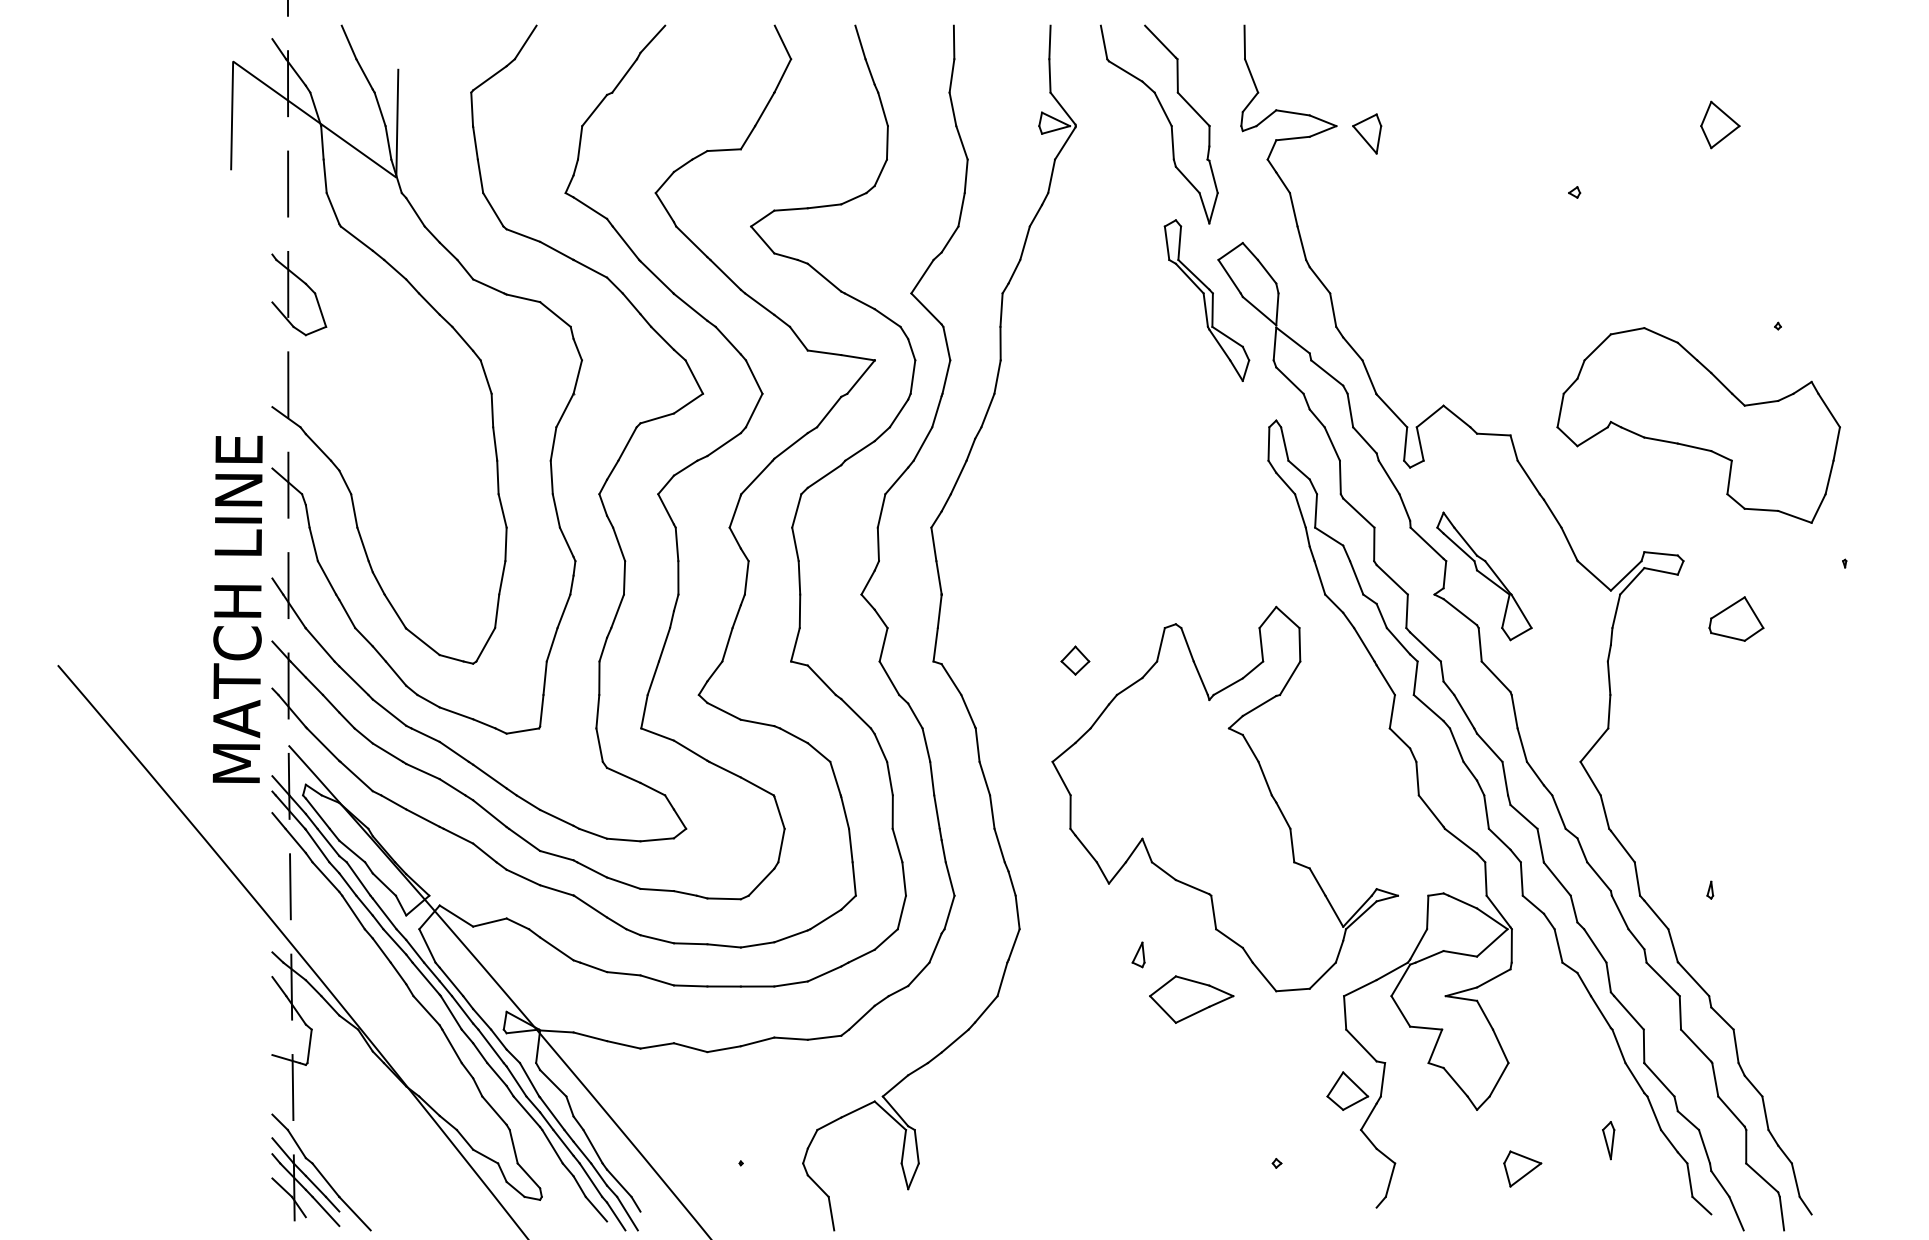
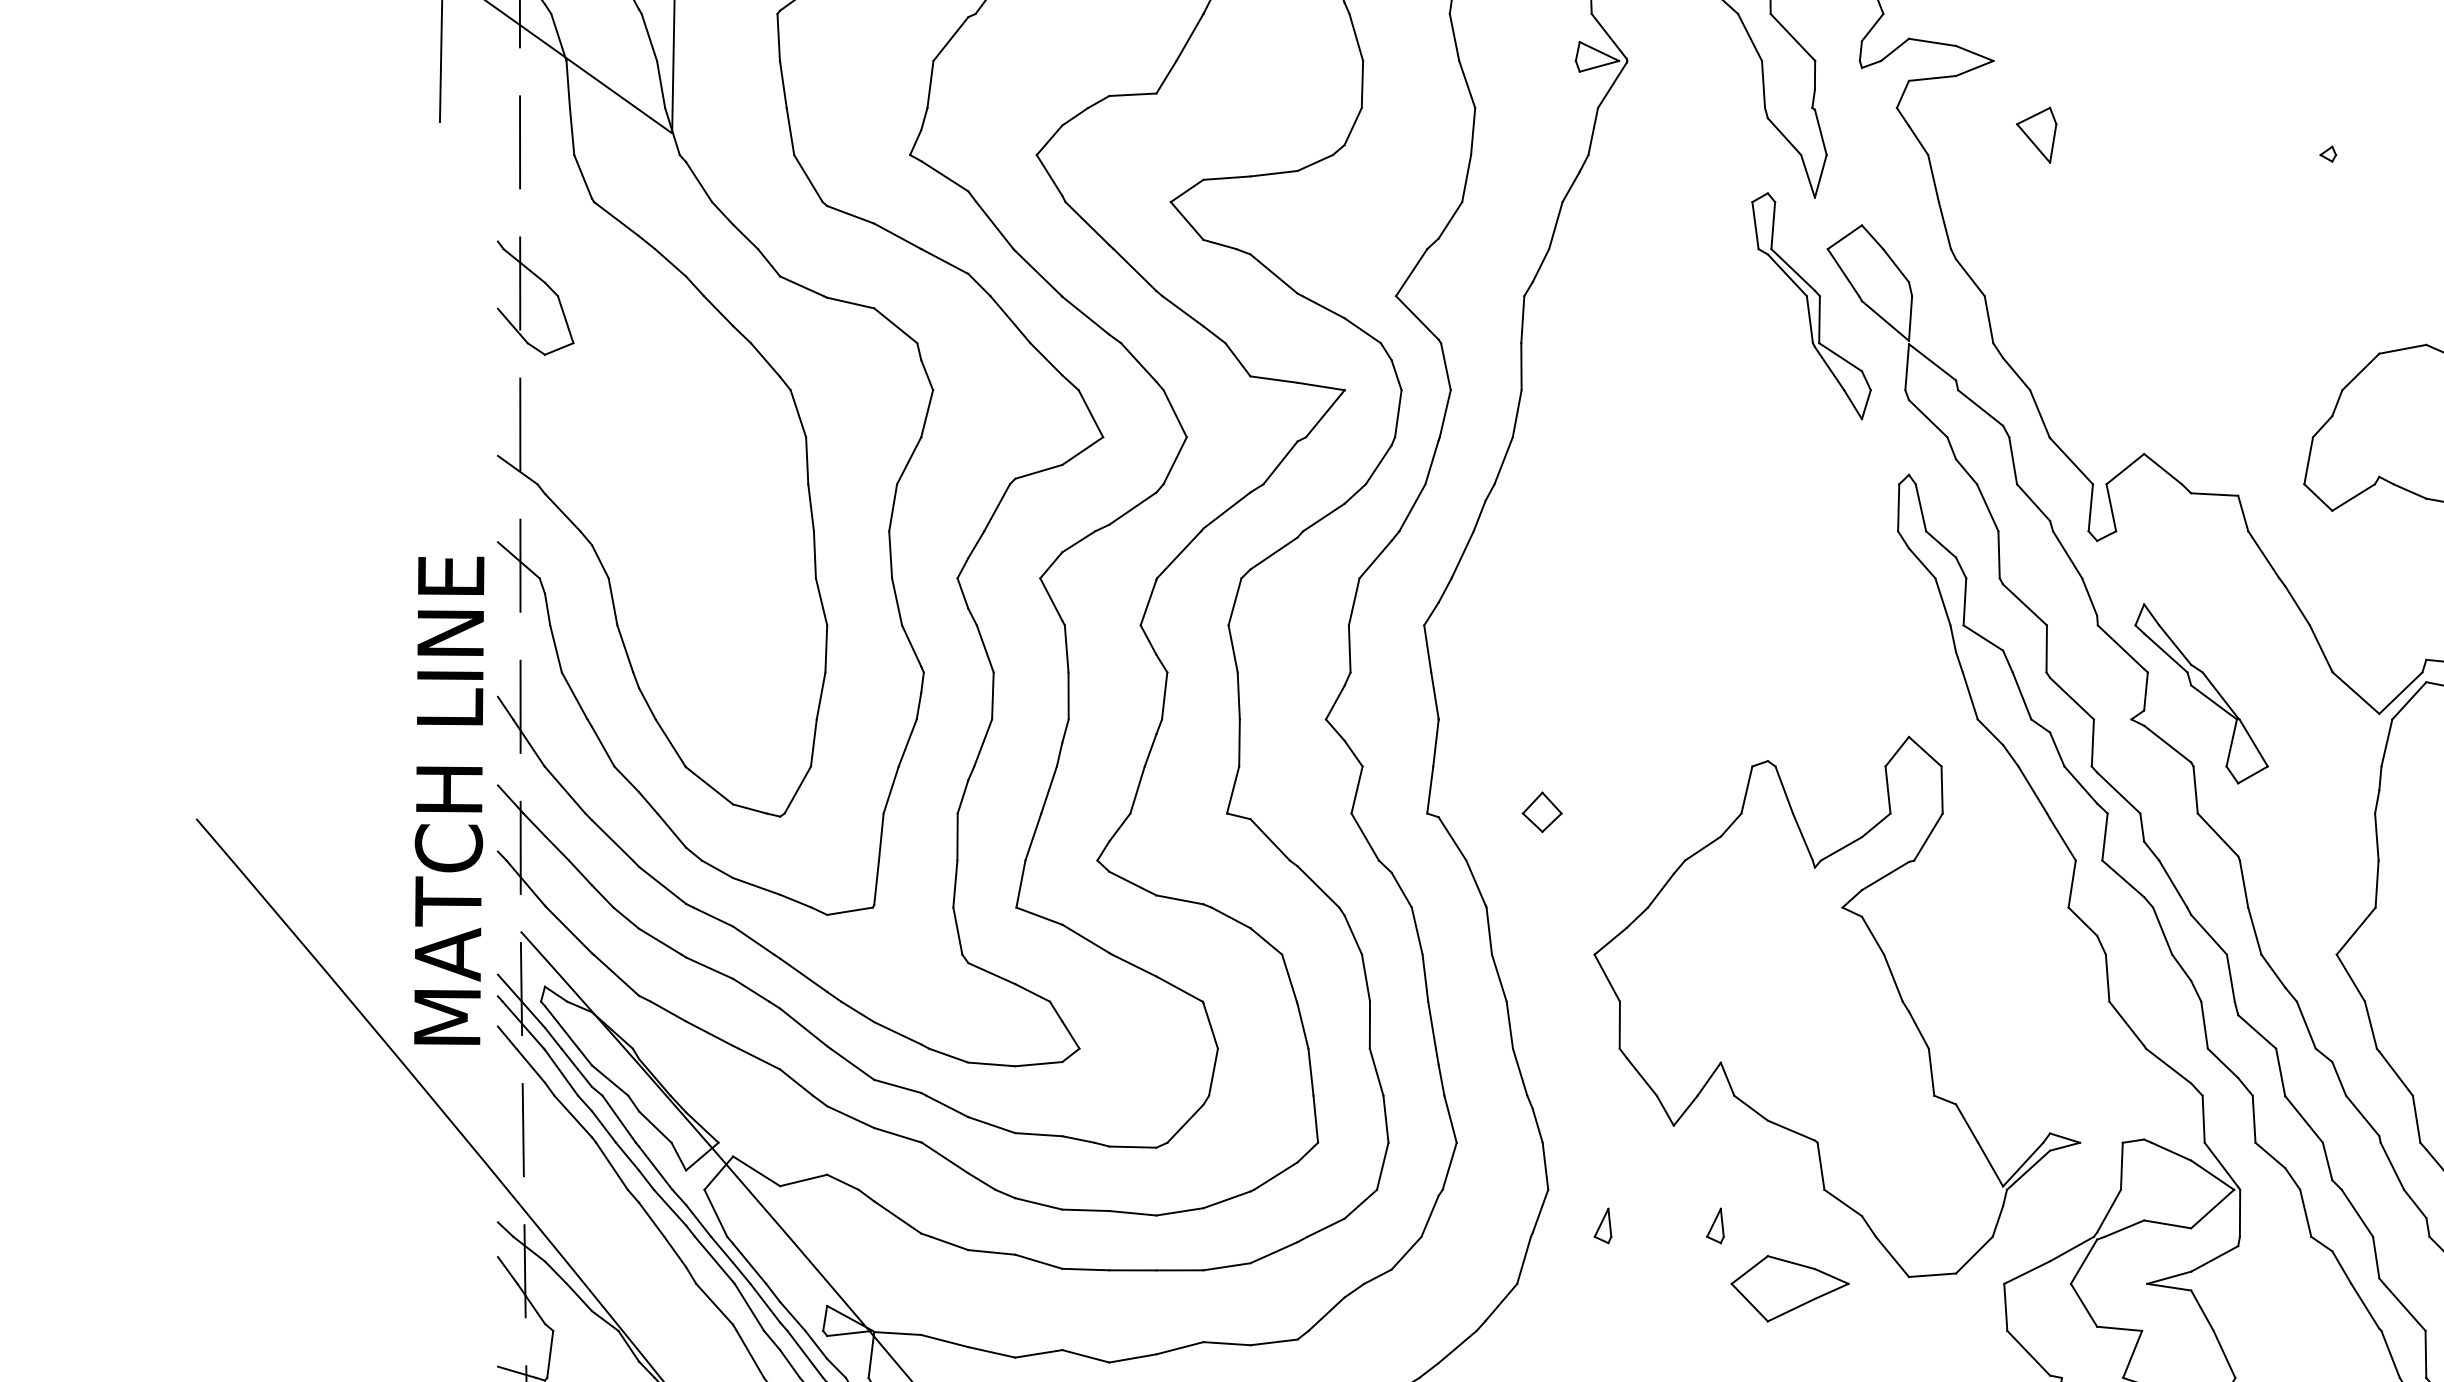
part: (1367, 133) -> (2037, 134), moved
text: (237, 608) -> (448, 799), moved
part: (1075, 660) -> (1542, 812), moved
part: (1058, 954) -> (1602, 1225), added

